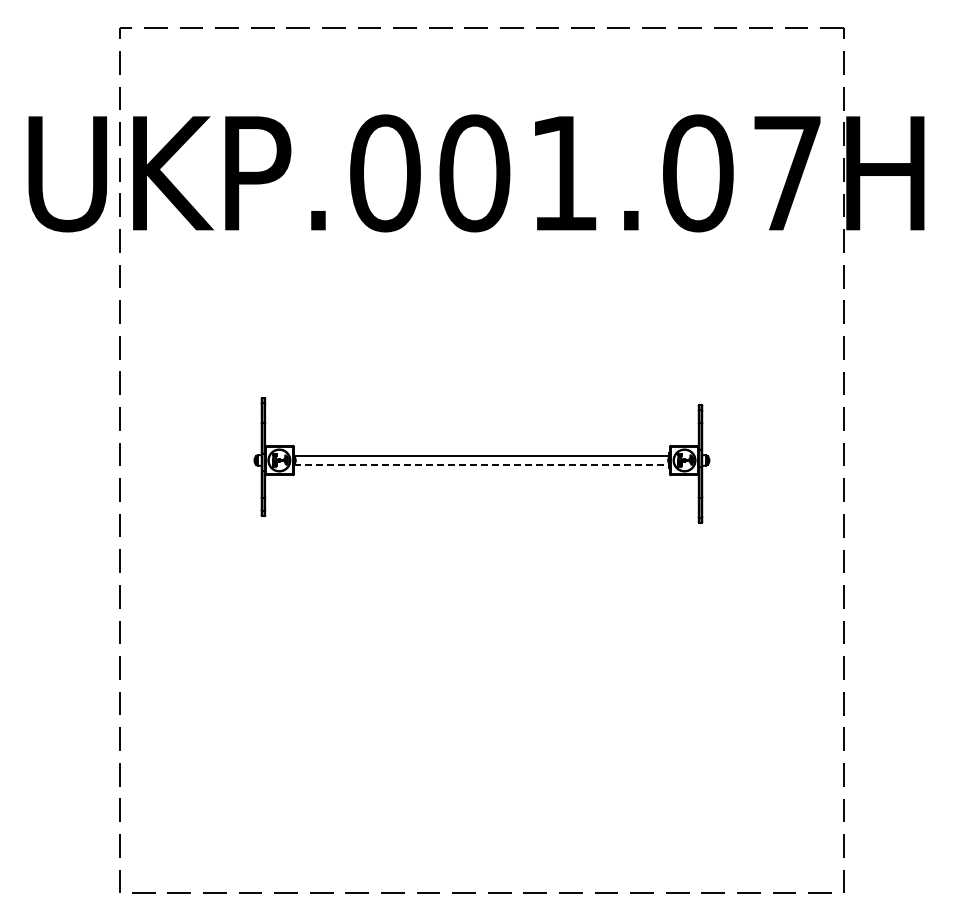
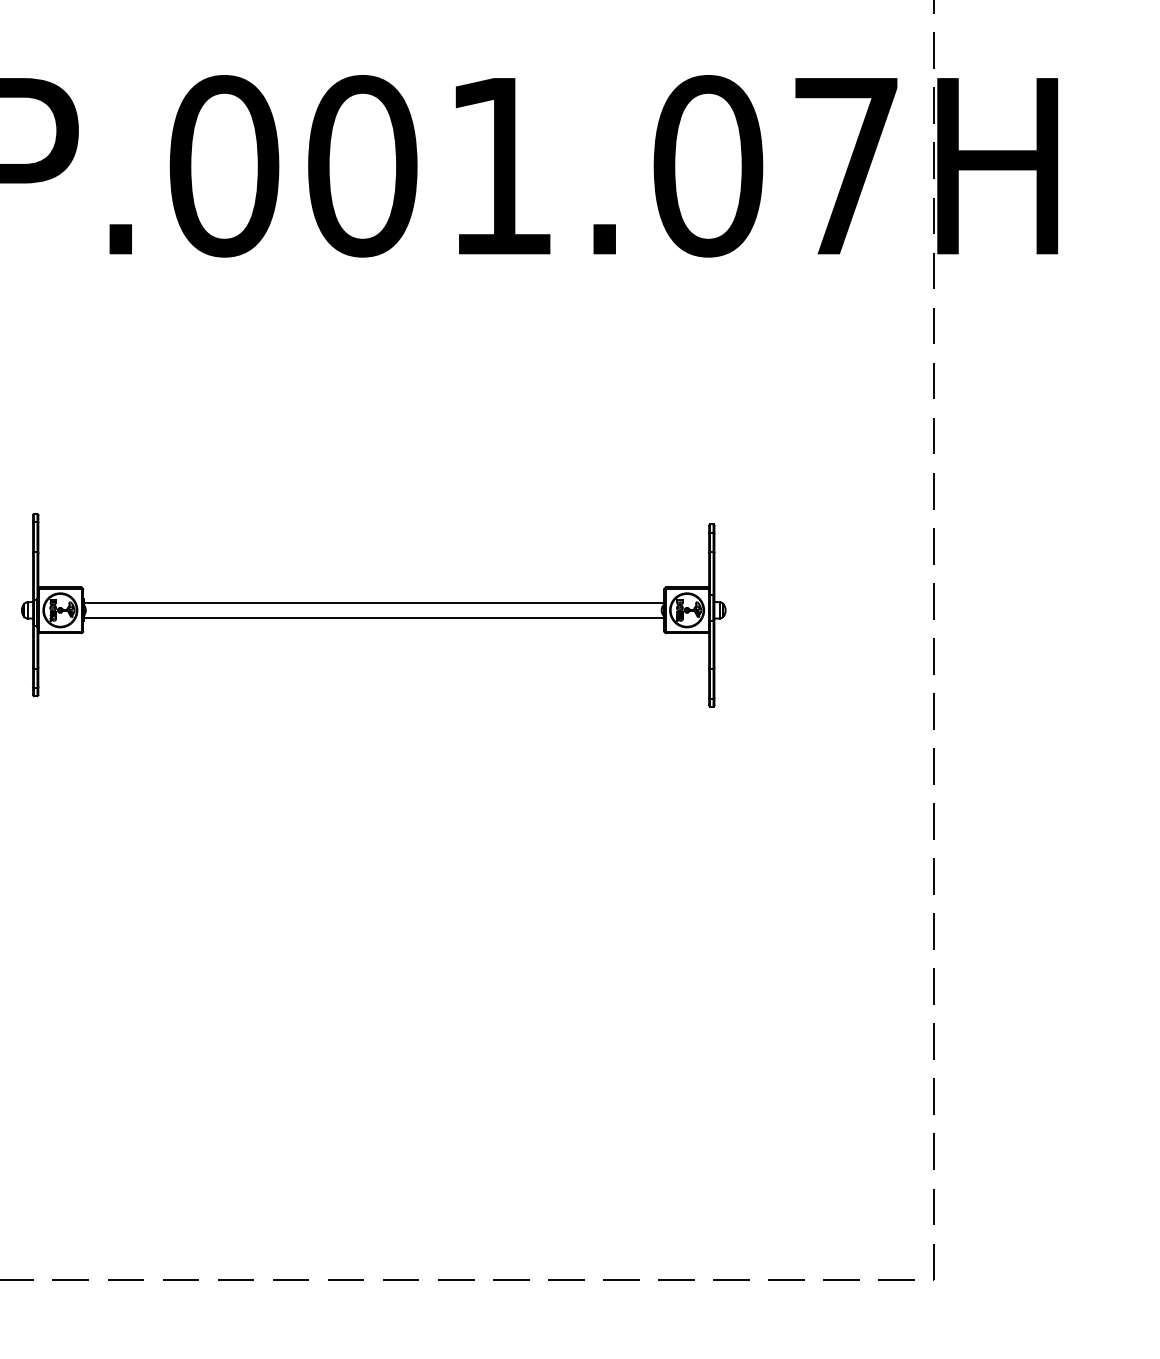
line: (482, 465) -> (374, 618), dashed -> solid

